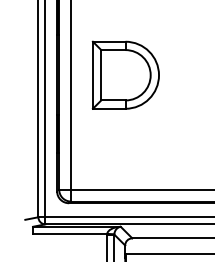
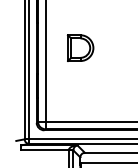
part: (125, 74) -> (80, 47), size x0.6

